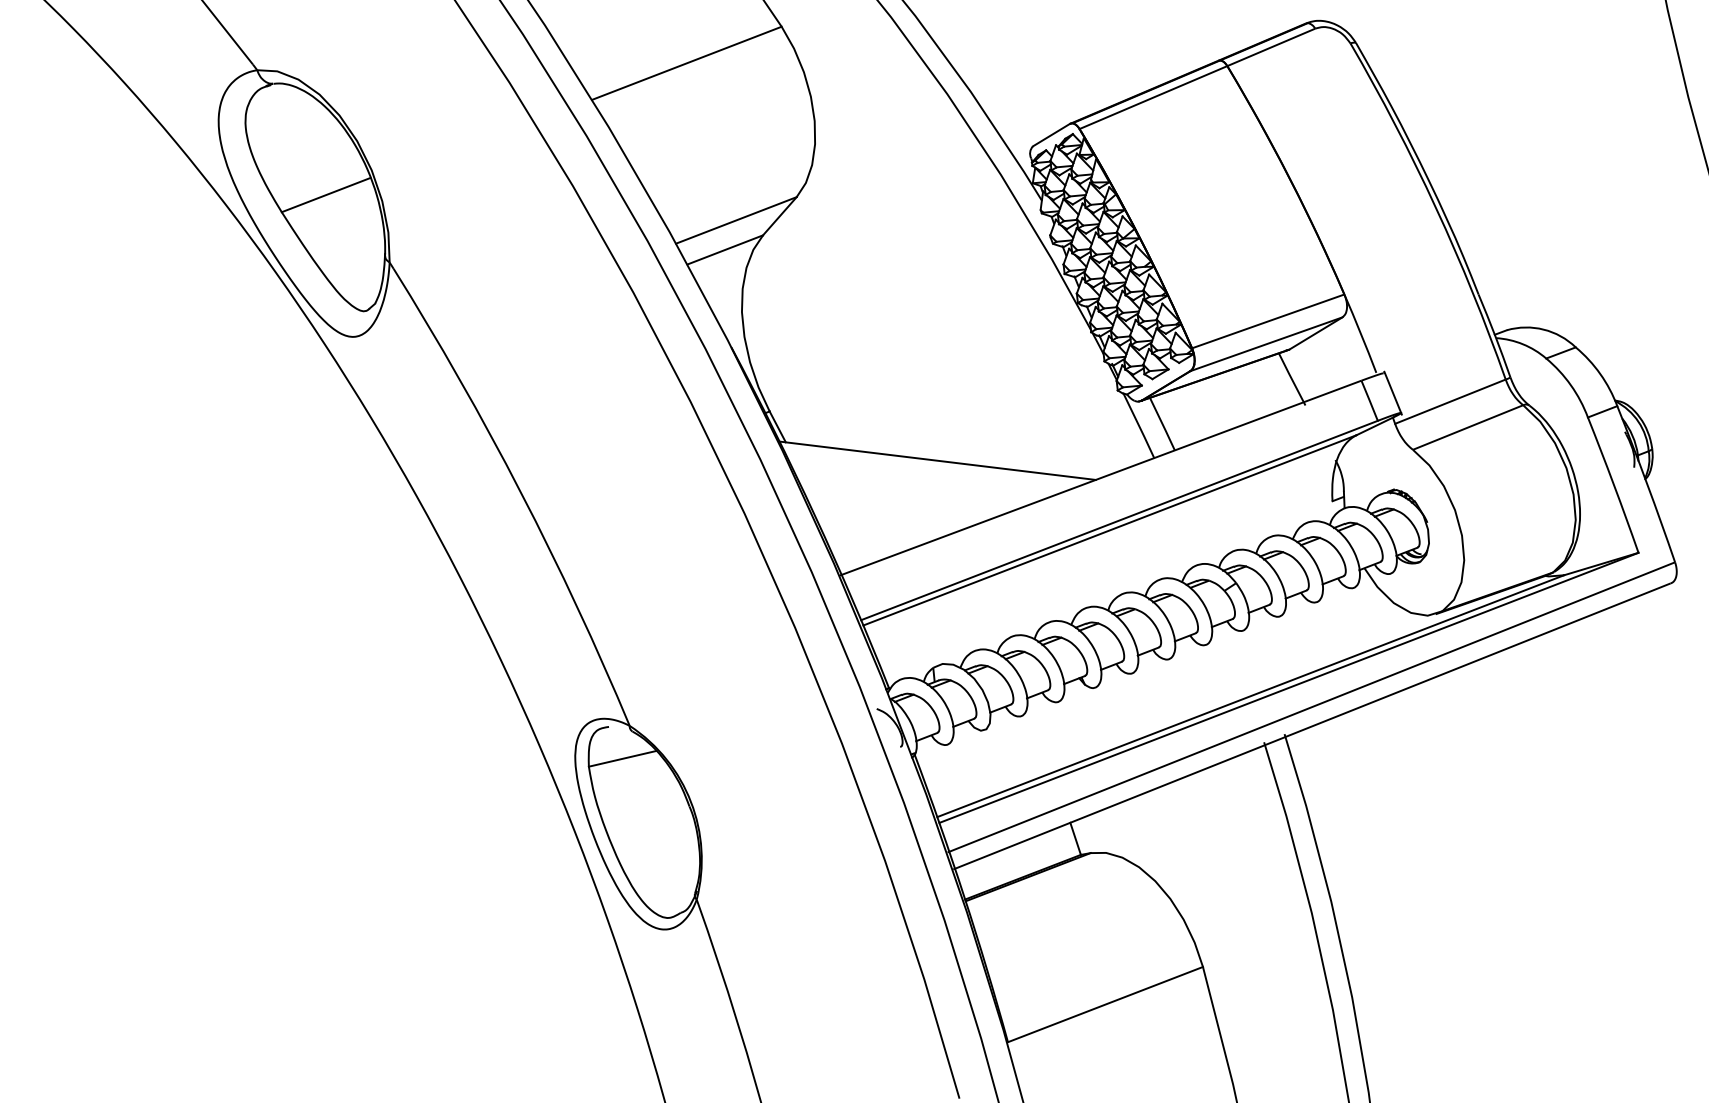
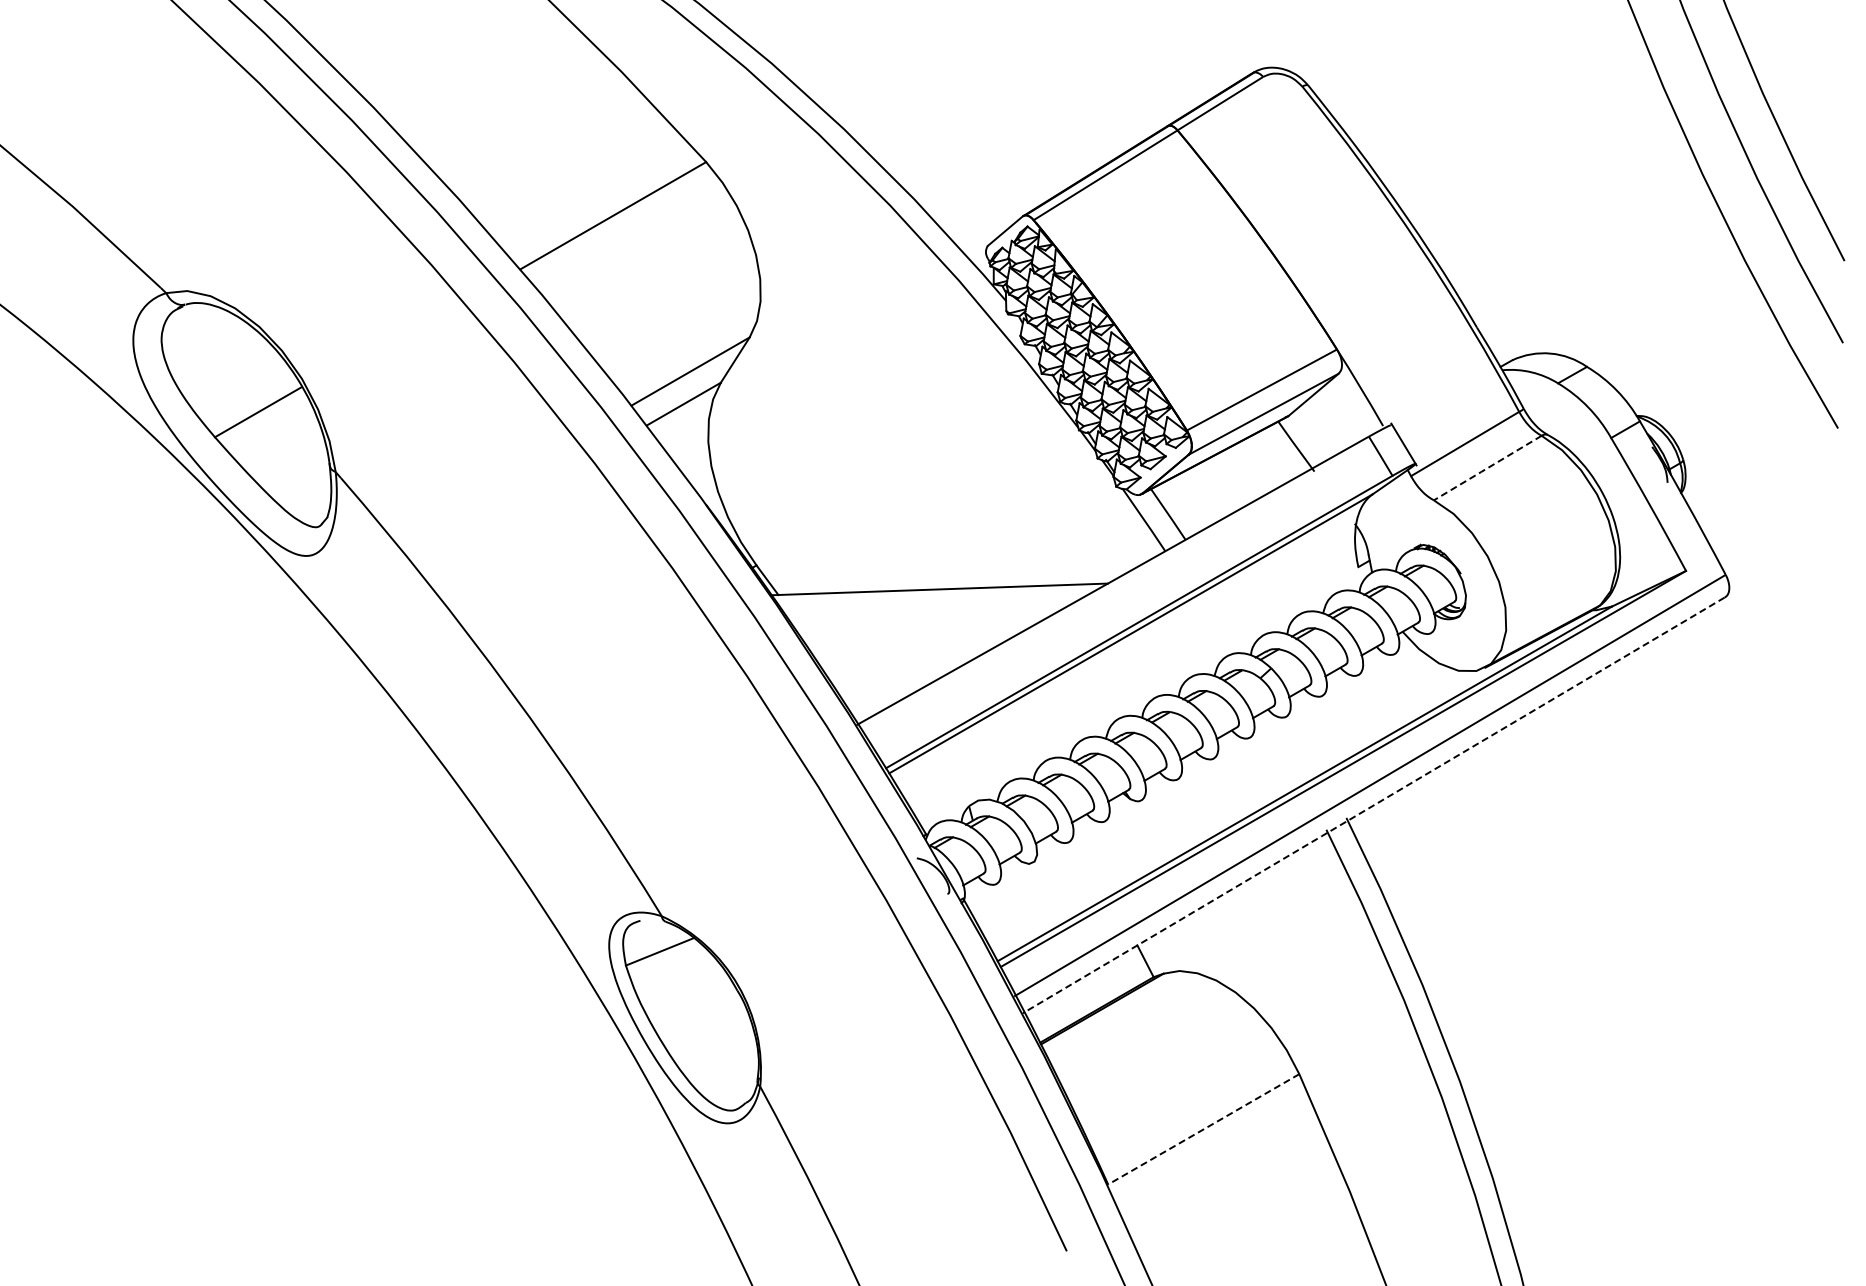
line: (1467, 427) -> (1487, 468), solid -> dashed
line: (1311, 726) -> (1373, 805), solid -> dashed
line: (1105, 1004) -> (1203, 1129), solid -> dashed

